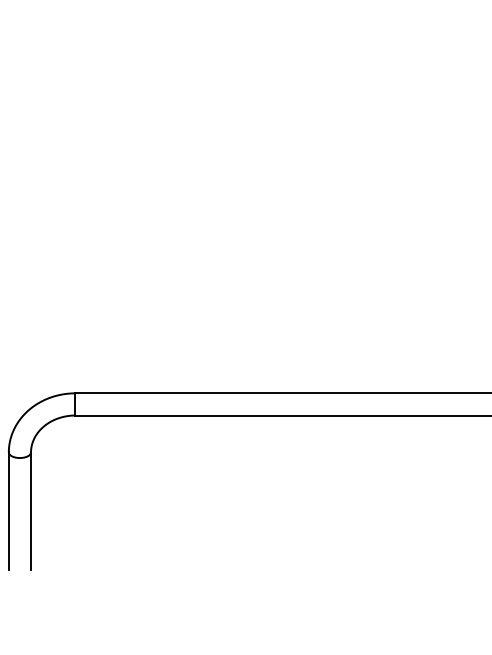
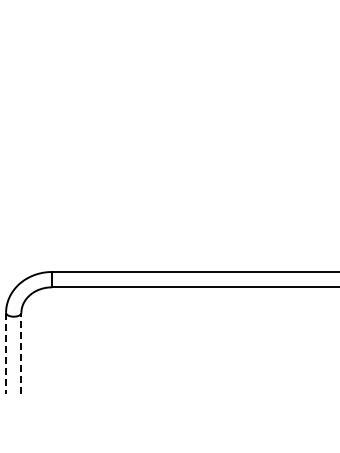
line: (9, 511) -> (6, 353), solid -> dashed
line: (31, 511) -> (21, 353), solid -> dashed

